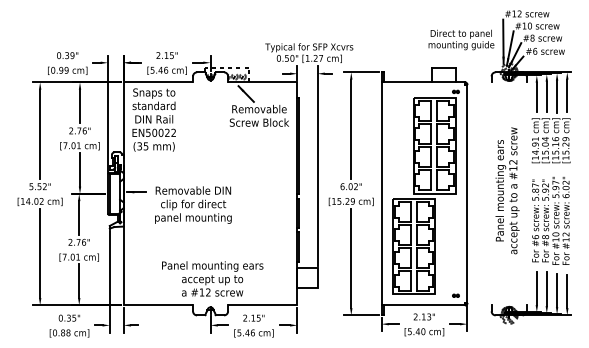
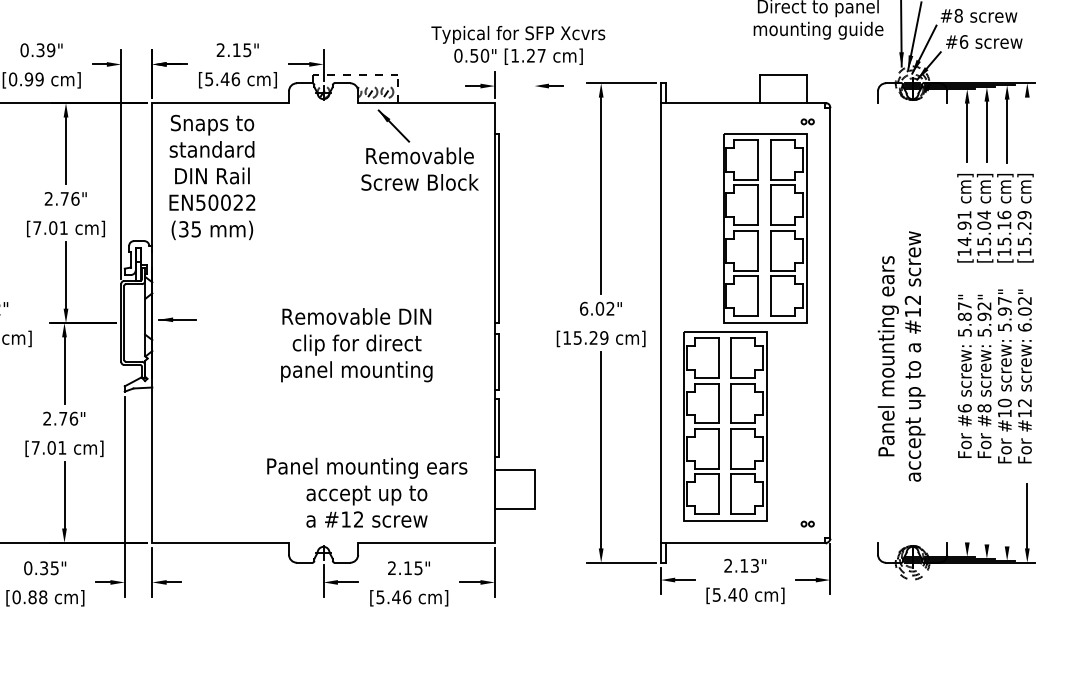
line: (567, 95) -> (1027, 128), removed
line: (317, 165) -> (534, 267), removed
text: (507, 190) -> (901, 355), moved
text: (193, 204) -> (356, 343), moved
text: (212, 278) -> (366, 491), moved
line: (536, 288) -> (966, 509), removed
line: (546, 288) -> (986, 509), removed
line: (557, 290) -> (1007, 513), removed

